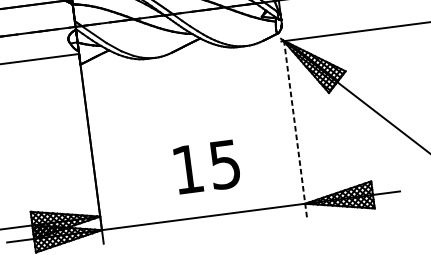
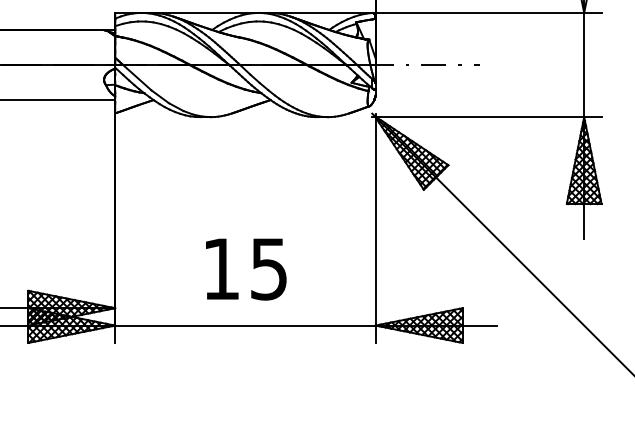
line: (295, 128) -> (375, 228), dashed -> solid
text: (207, 167) -> (246, 269), moved

